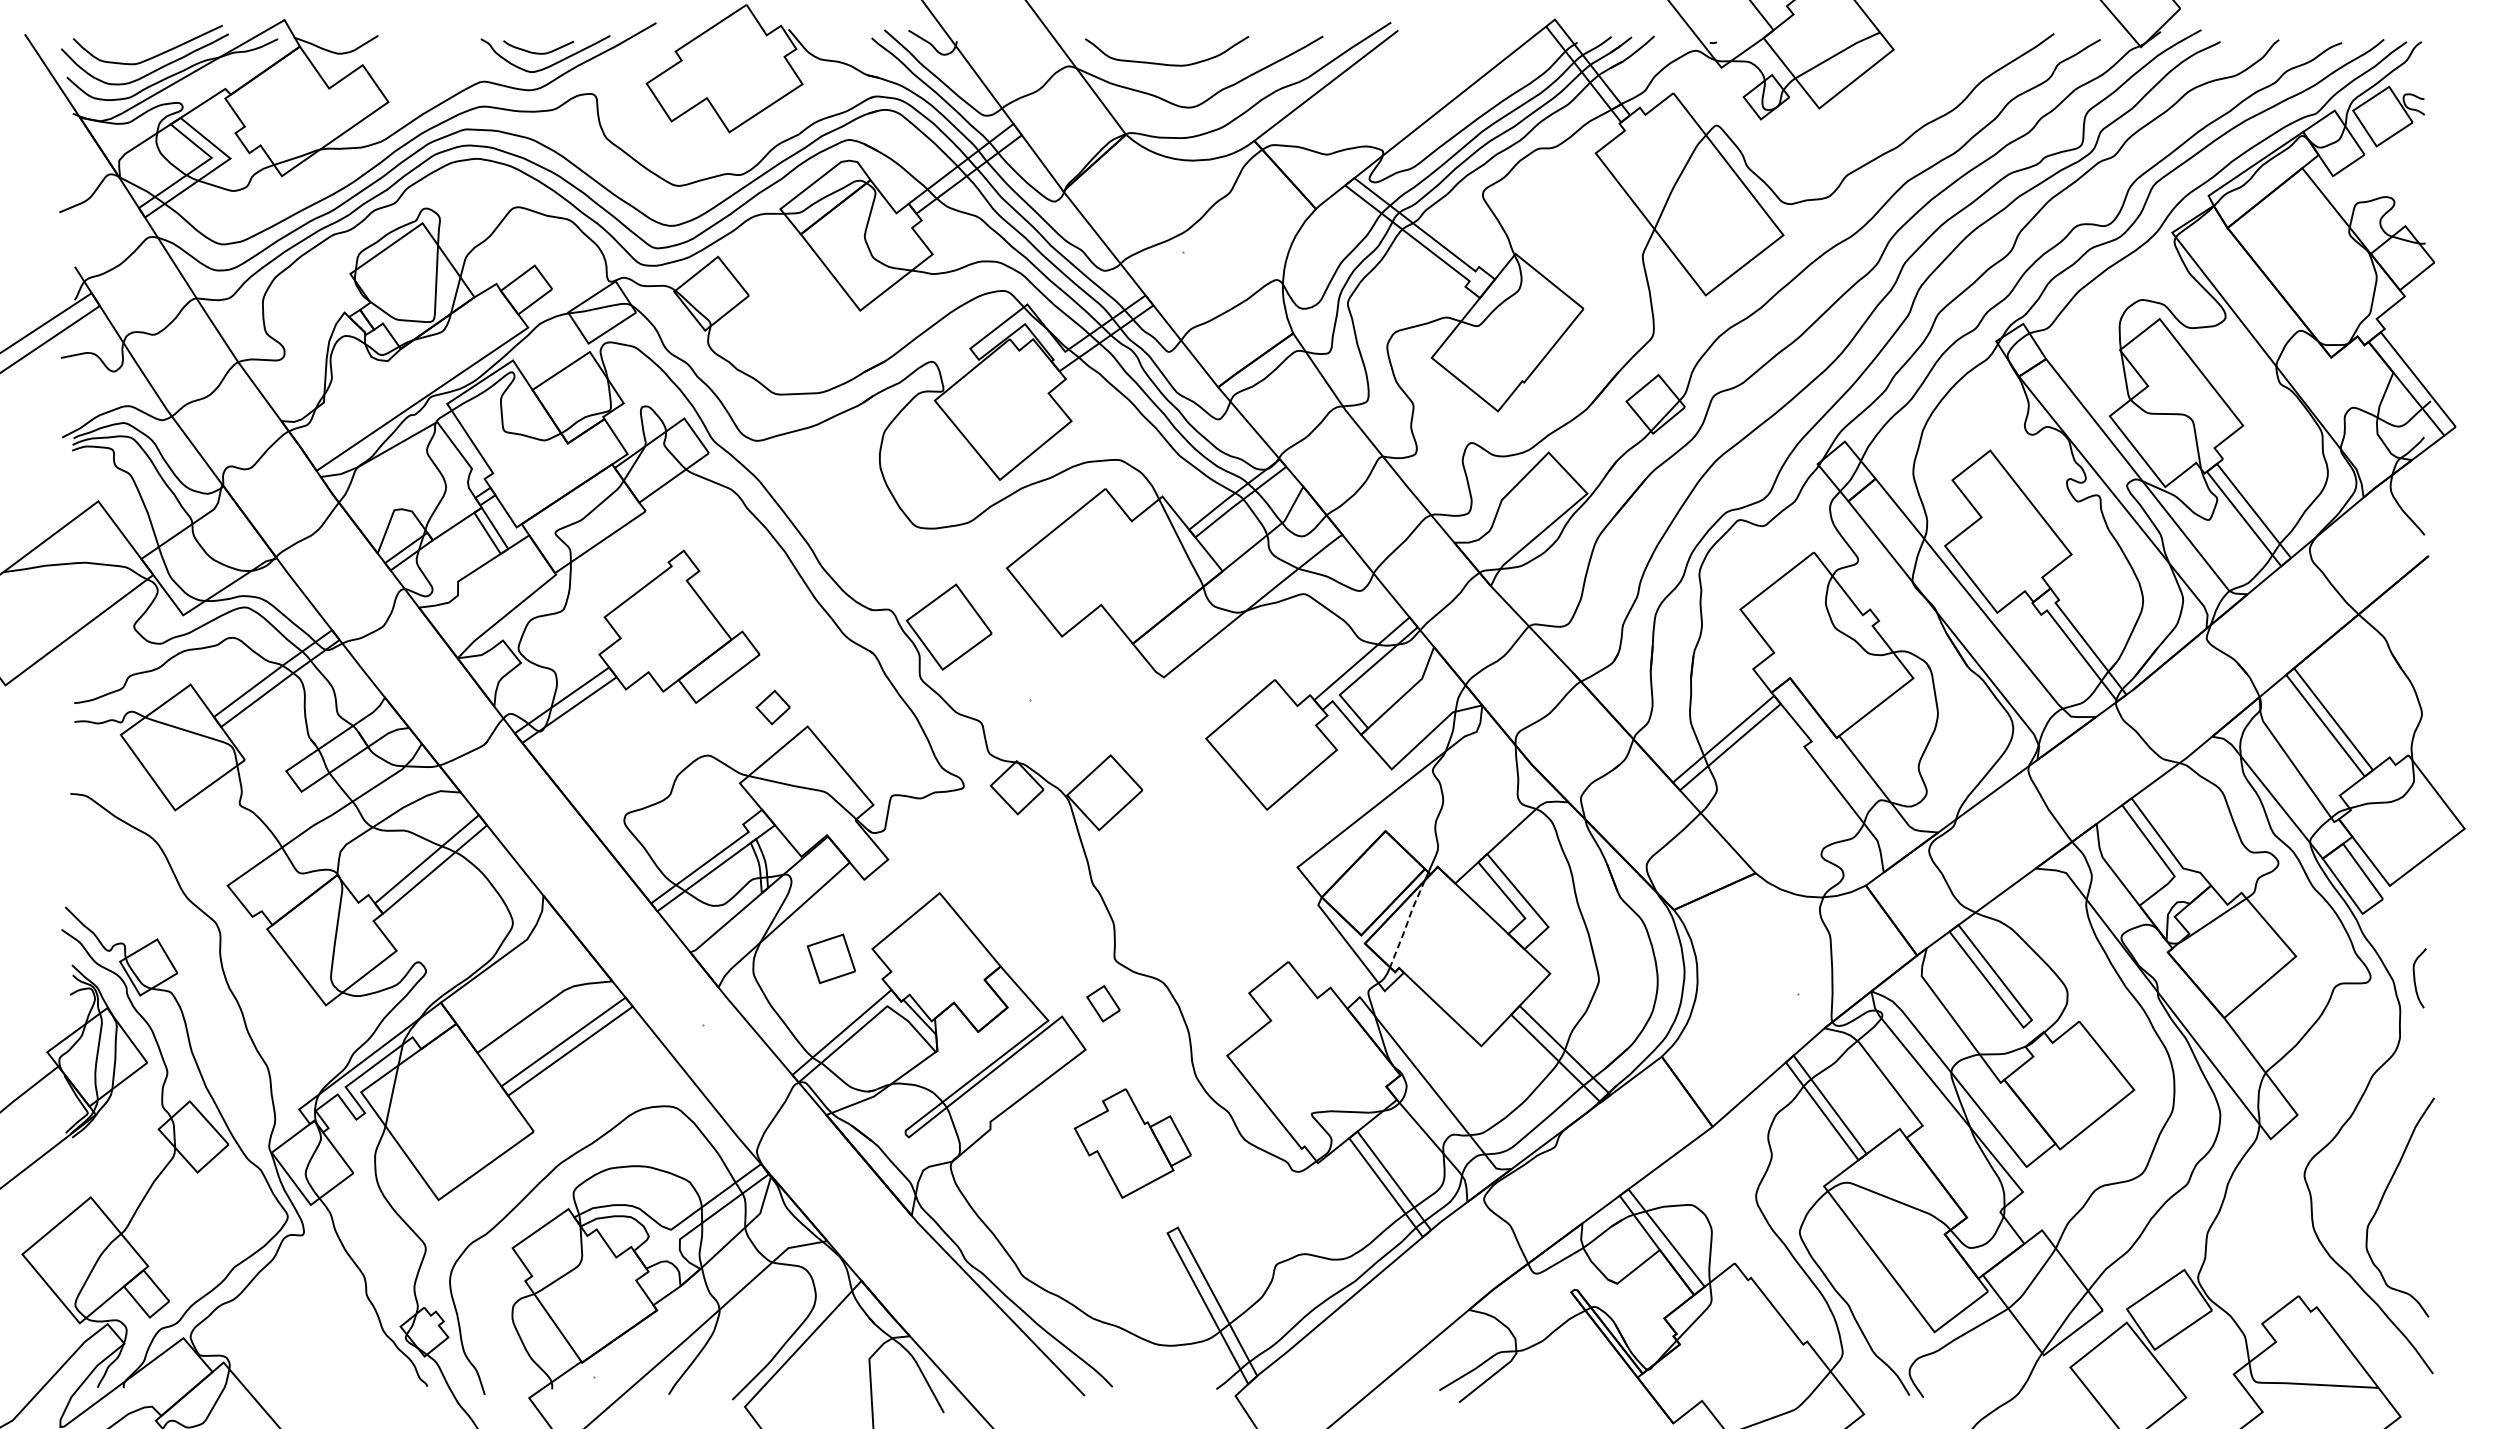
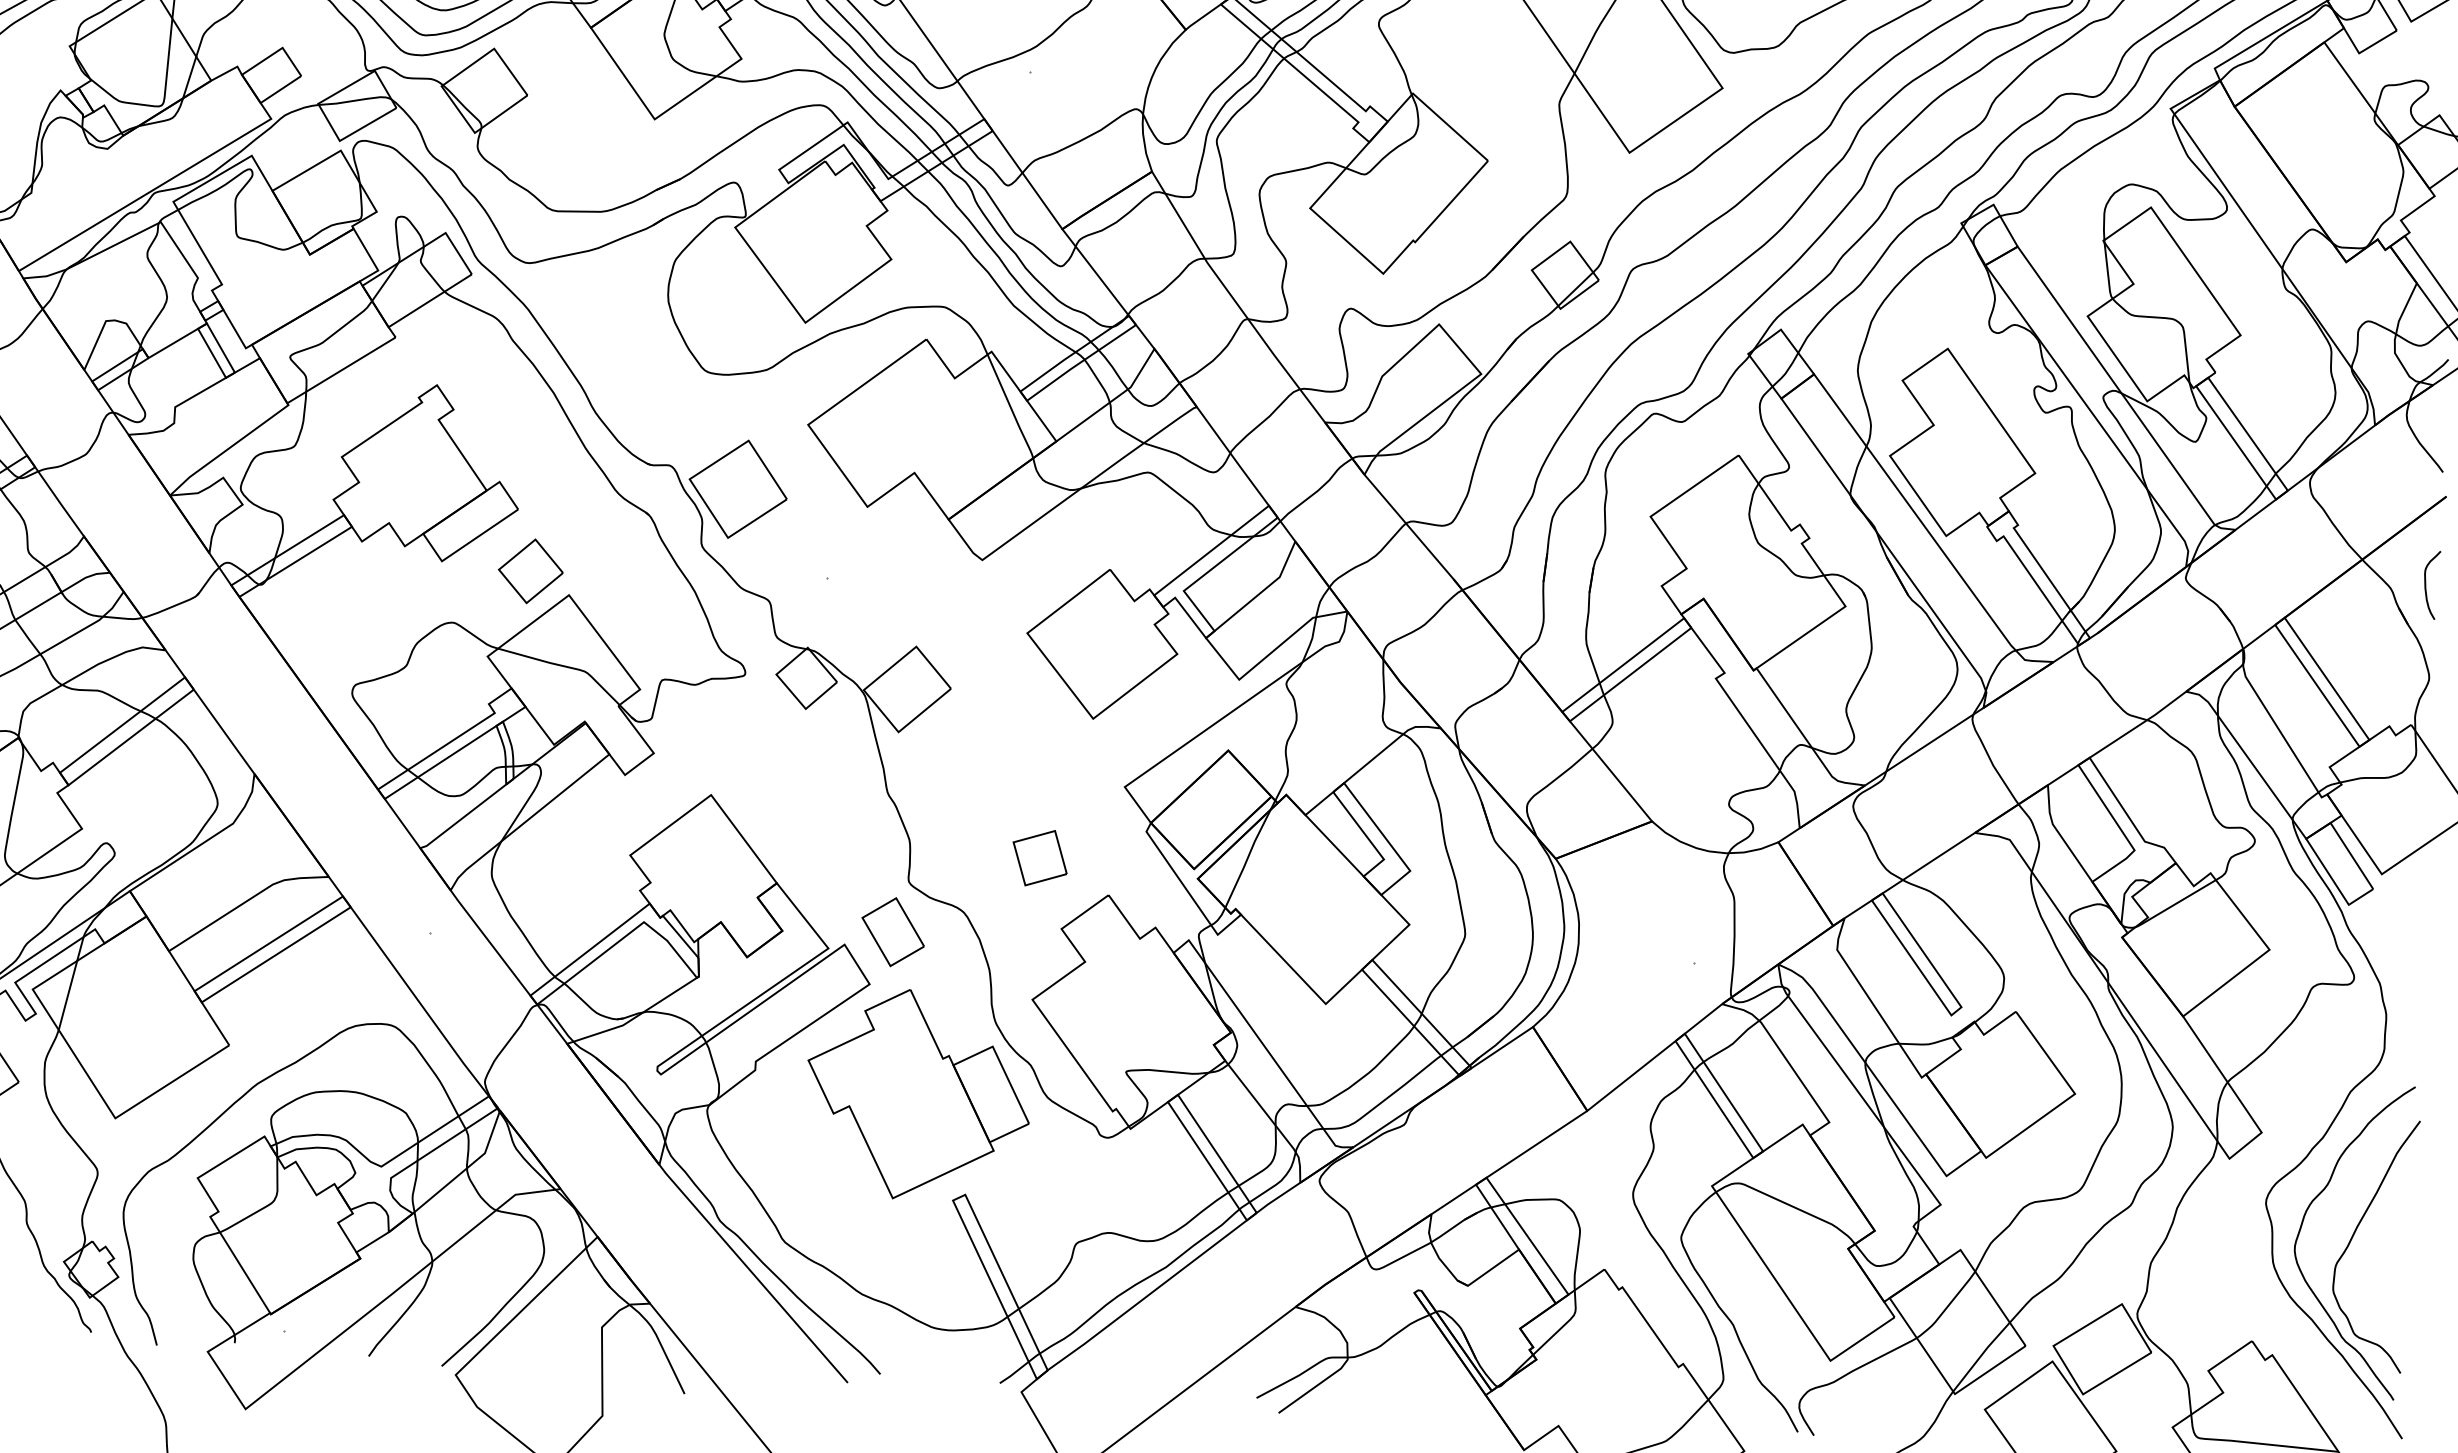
part: (772, 707) -> (529, 571), size x1.67
line: (1406, 924) -> (1246, 859), dashed -> solid
part: (830, 958) -> (1039, 857), moved
curve: (2415, 978) -> (2426, 585), moved
part: (1103, 1003) -> (893, 932), size x1.67
part: (1132, 1143) -> (918, 1095), size x1.67
curve: (2337, 1193) -> (2302, 1225), added

